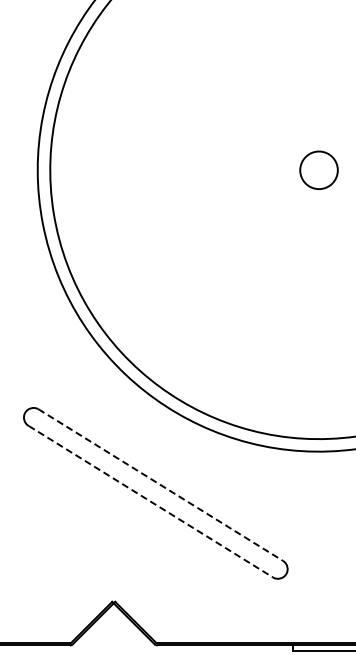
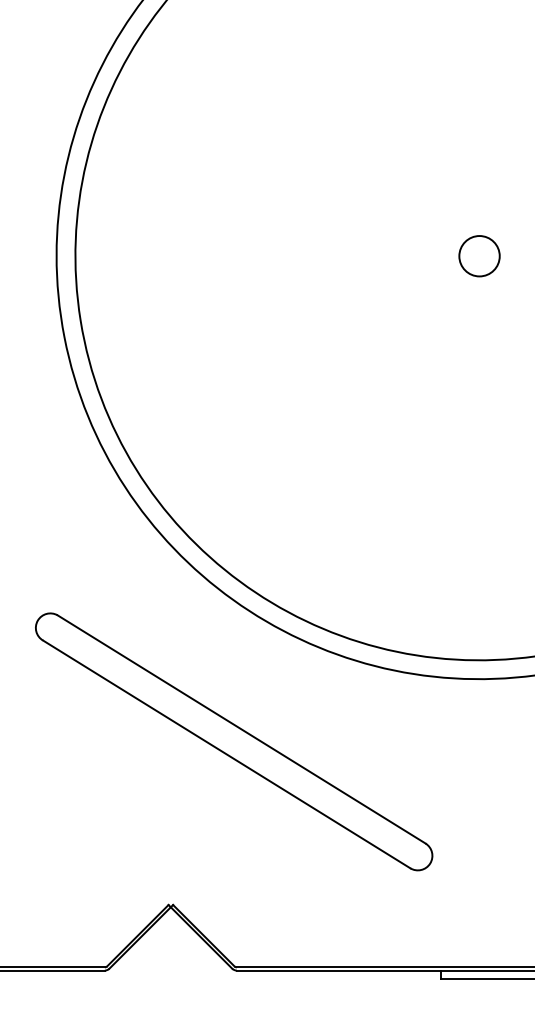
circle: (318, 170) -> (478, 256), size x0.71
line: (160, 485) -> (241, 730), dashed -> solid
line: (150, 501) -> (226, 754), dashed -> solid

